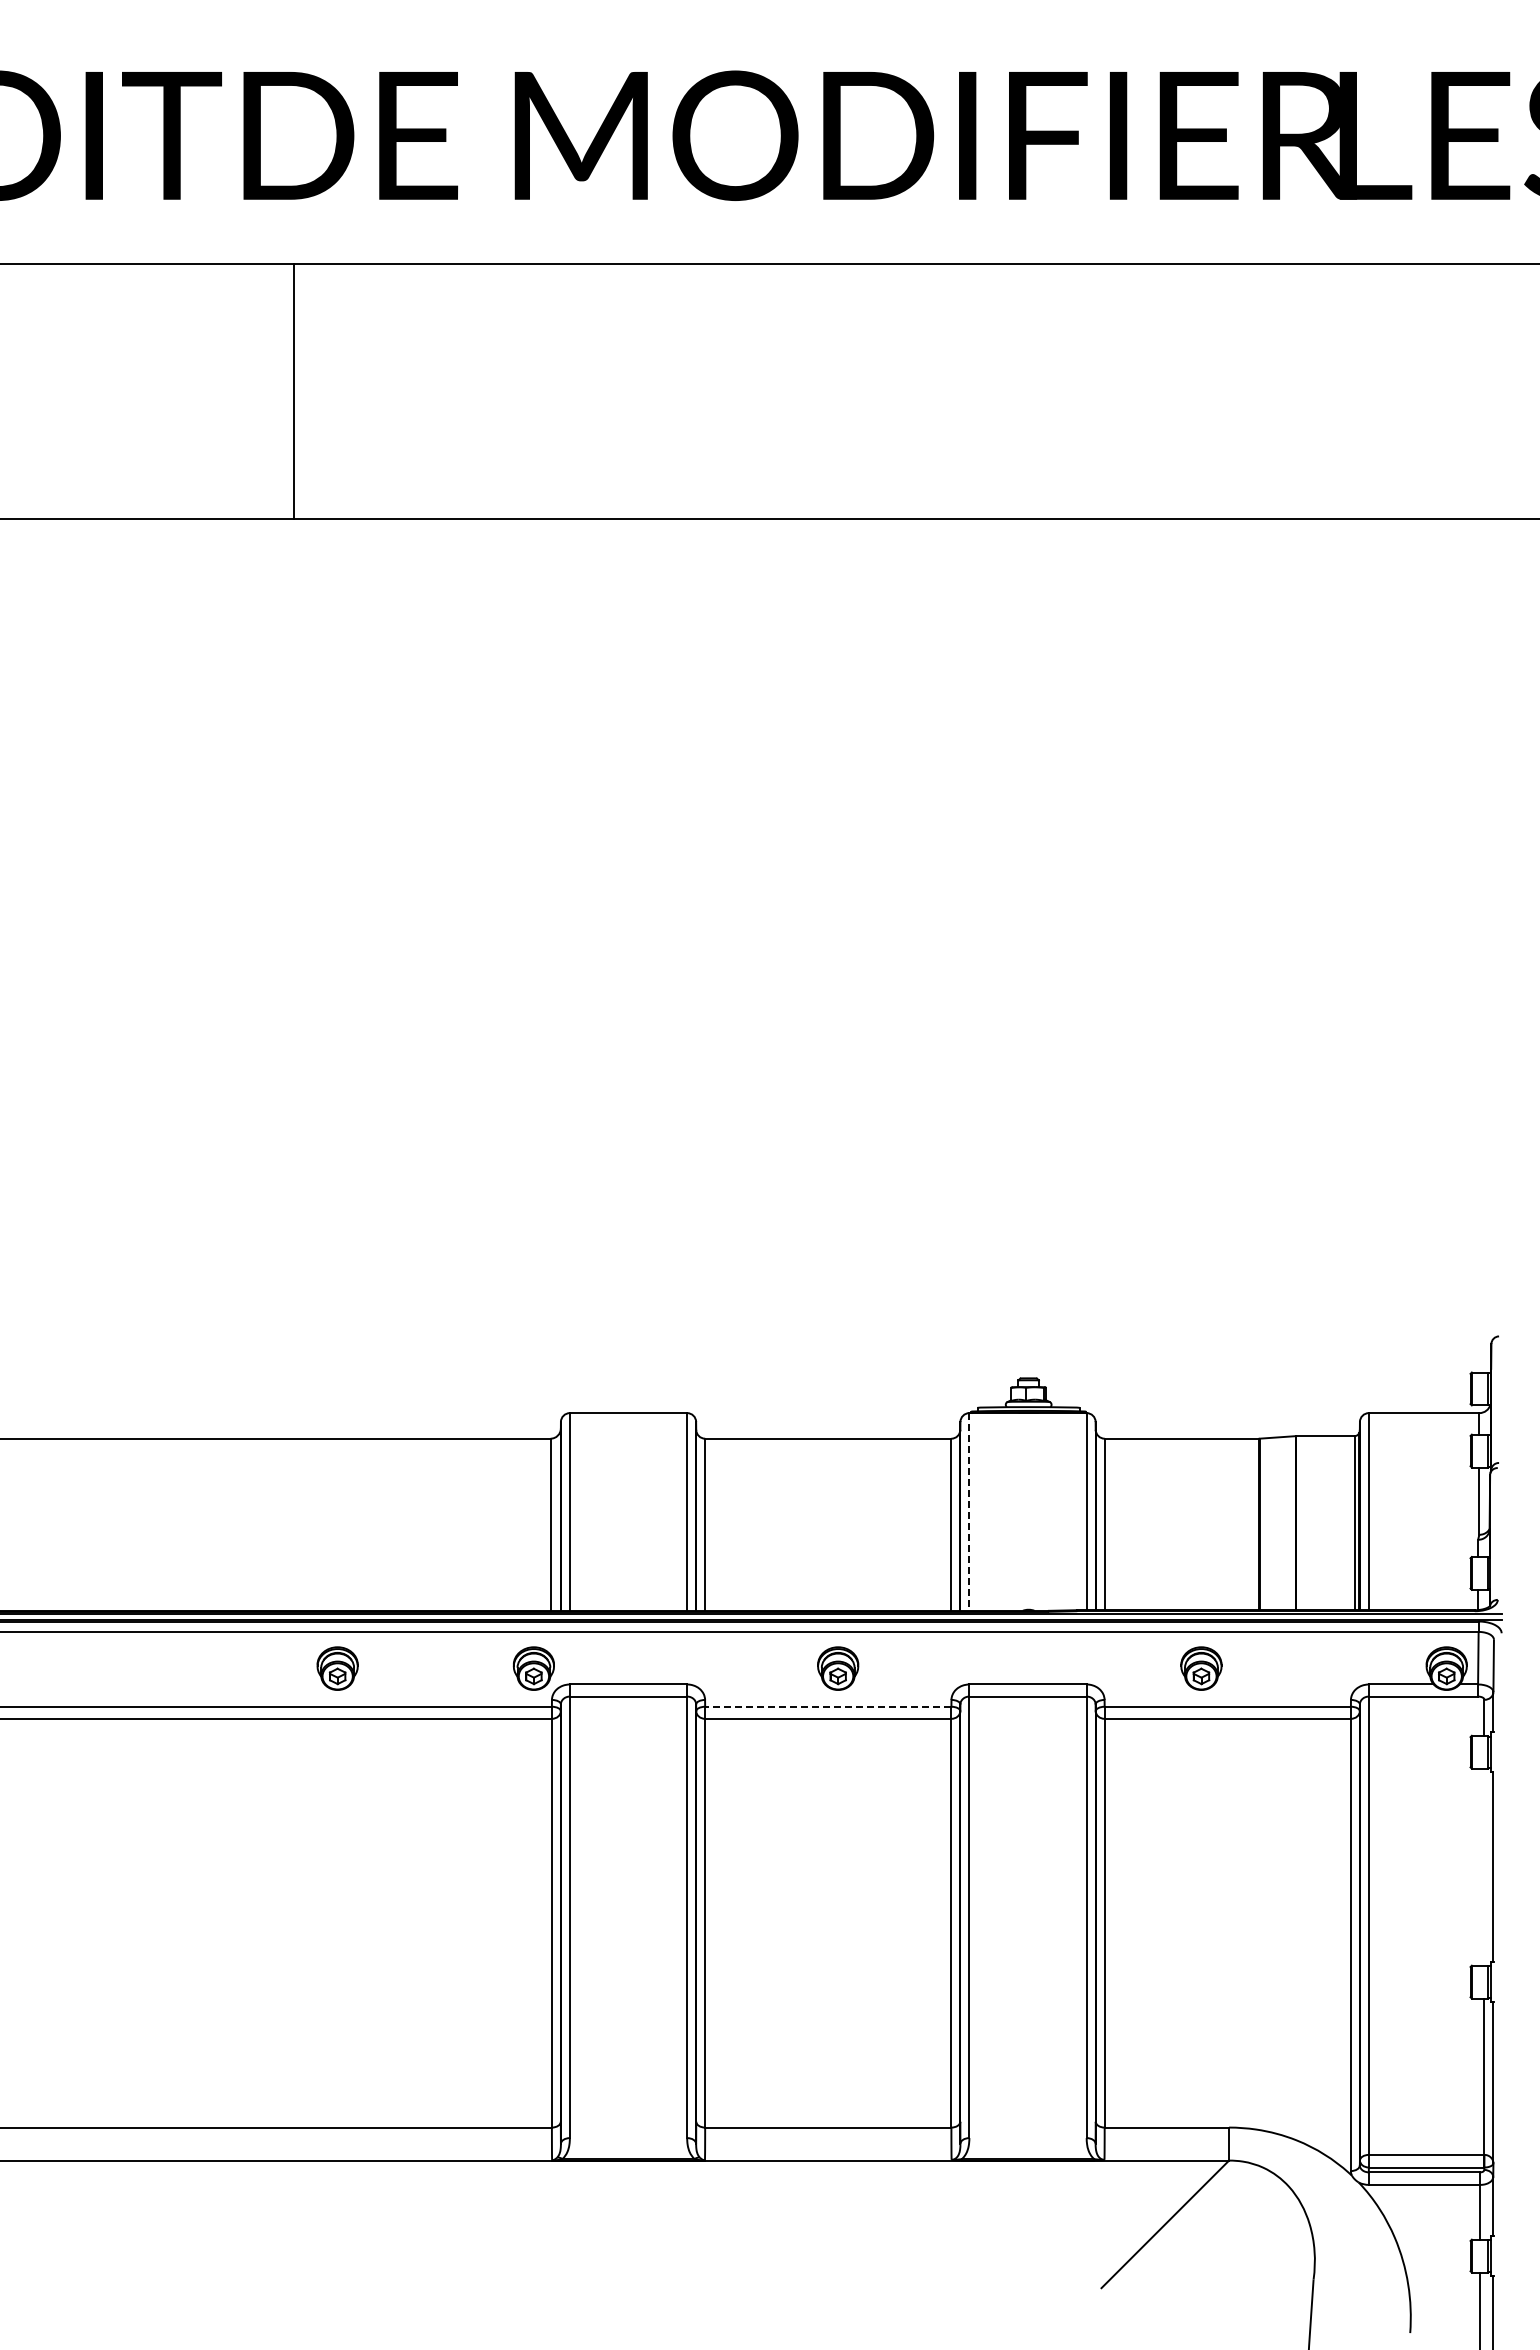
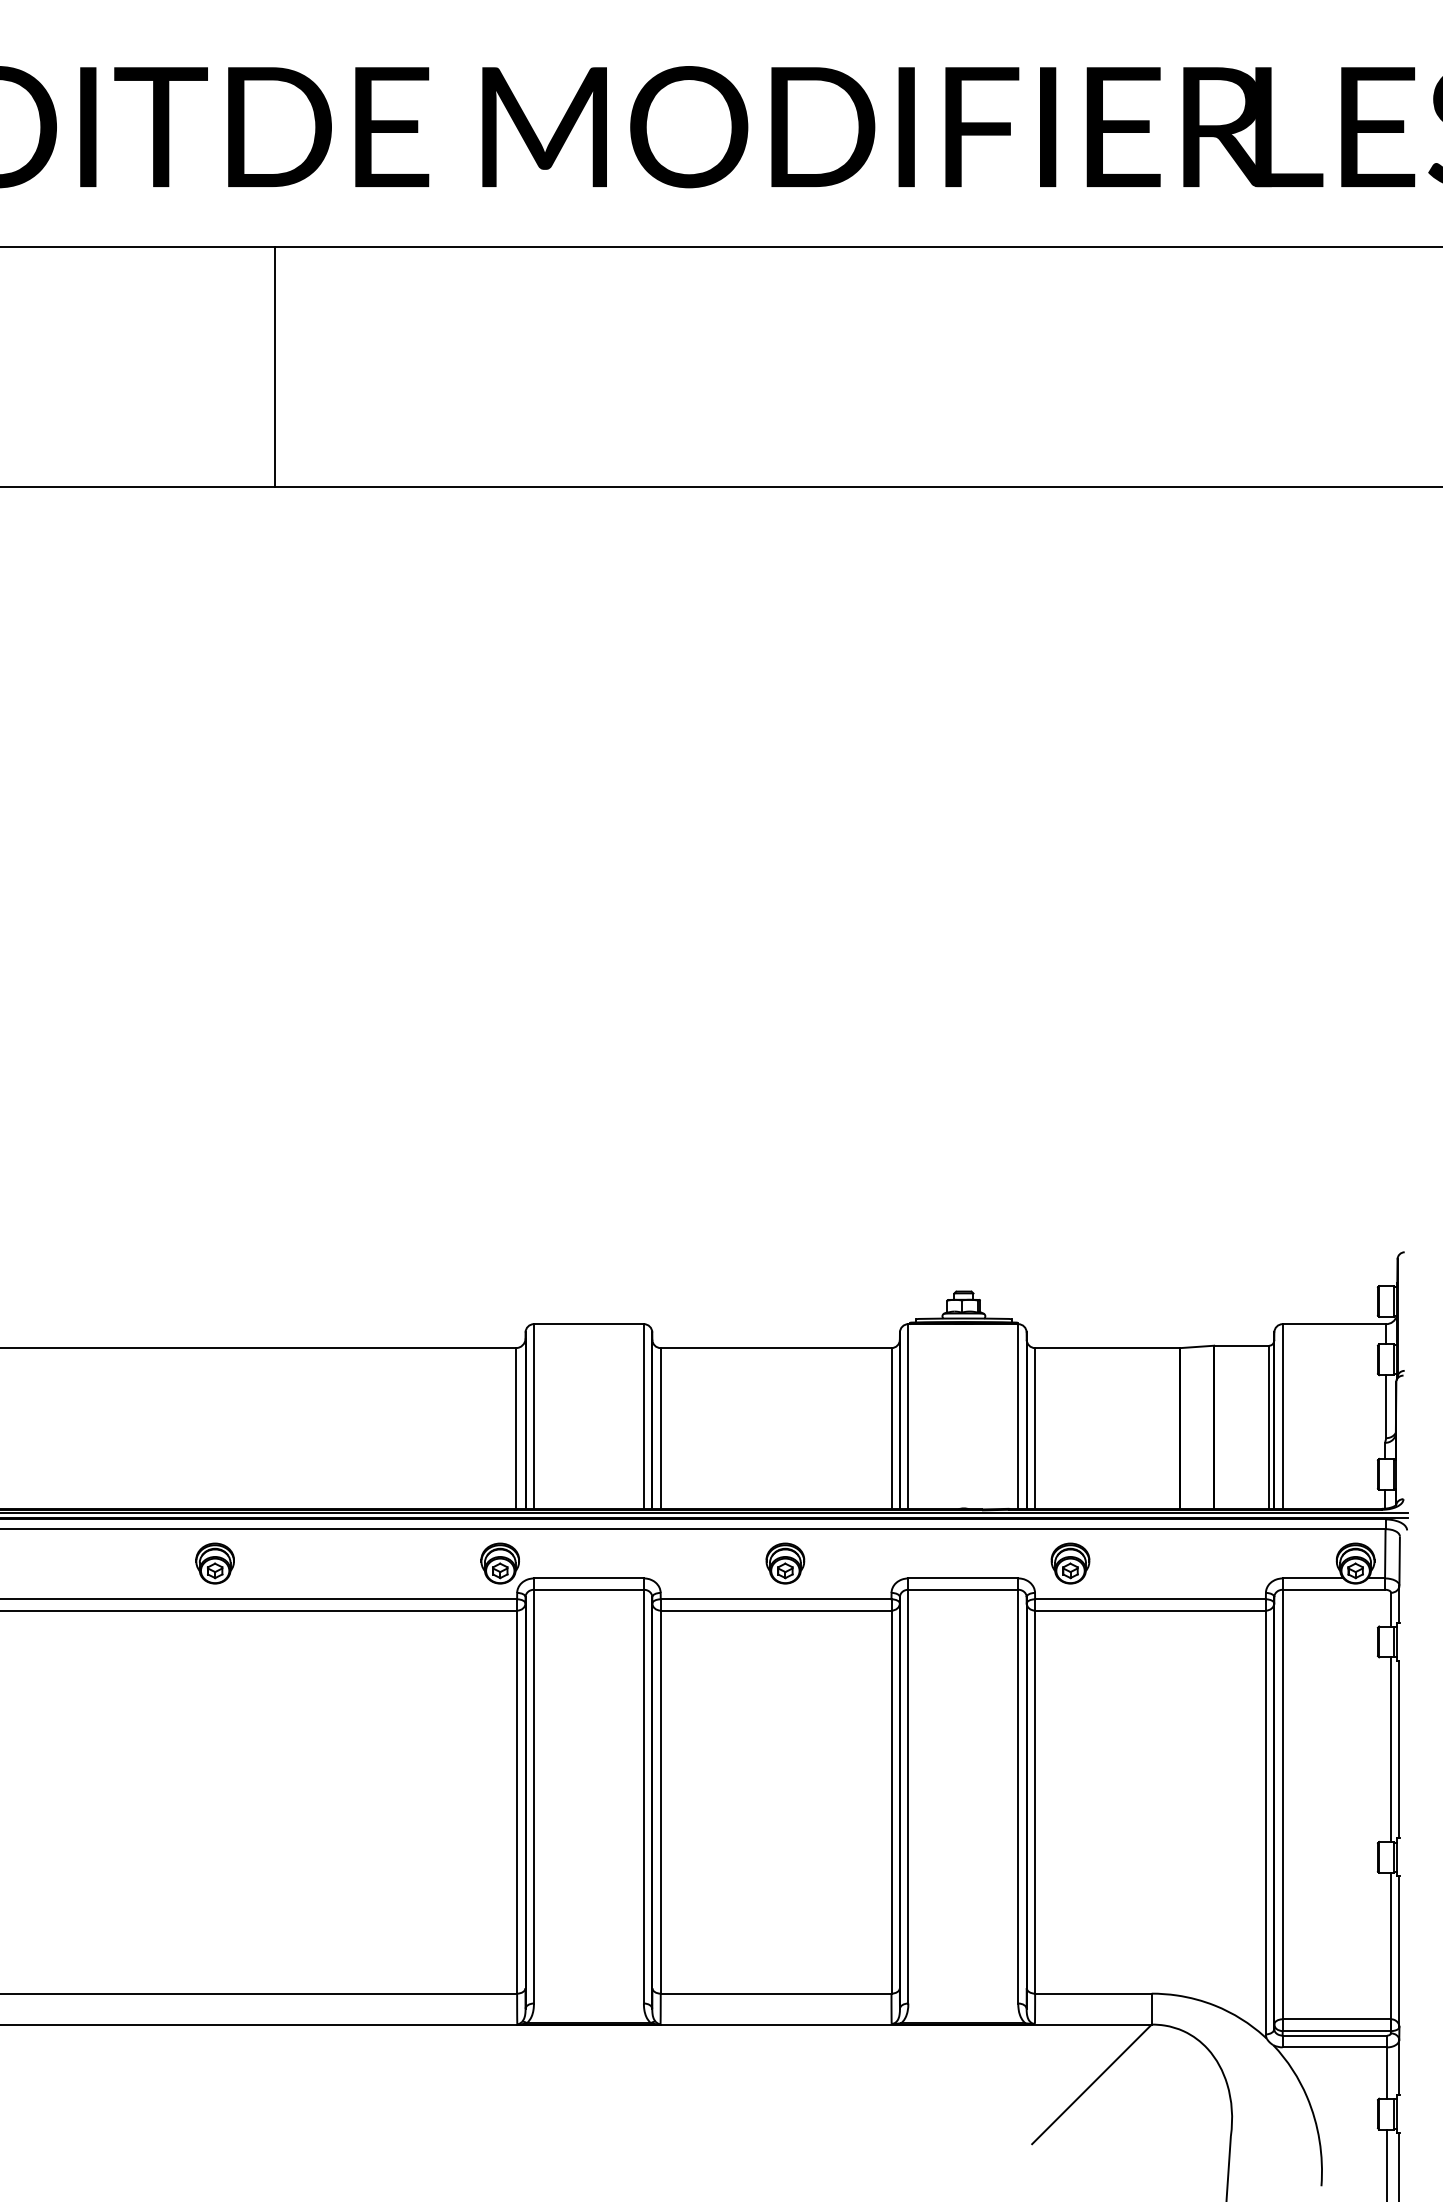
line: (969, 1511) -> (908, 1416), dashed -> solid
part: (337, 1668) -> (214, 1563), moved
part: (1201, 1668) -> (1070, 1563), moved
line: (827, 1706) -> (775, 1599), dashed -> solid
line: (1484, 1866) -> (1391, 1749), added

